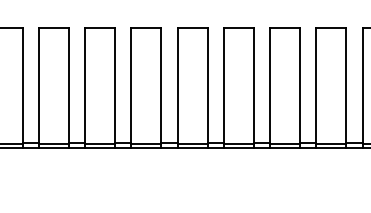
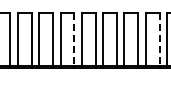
line: (161, 85) -> (74, 39), solid -> dashed
line: (346, 85) -> (159, 39), solid -> dashed

